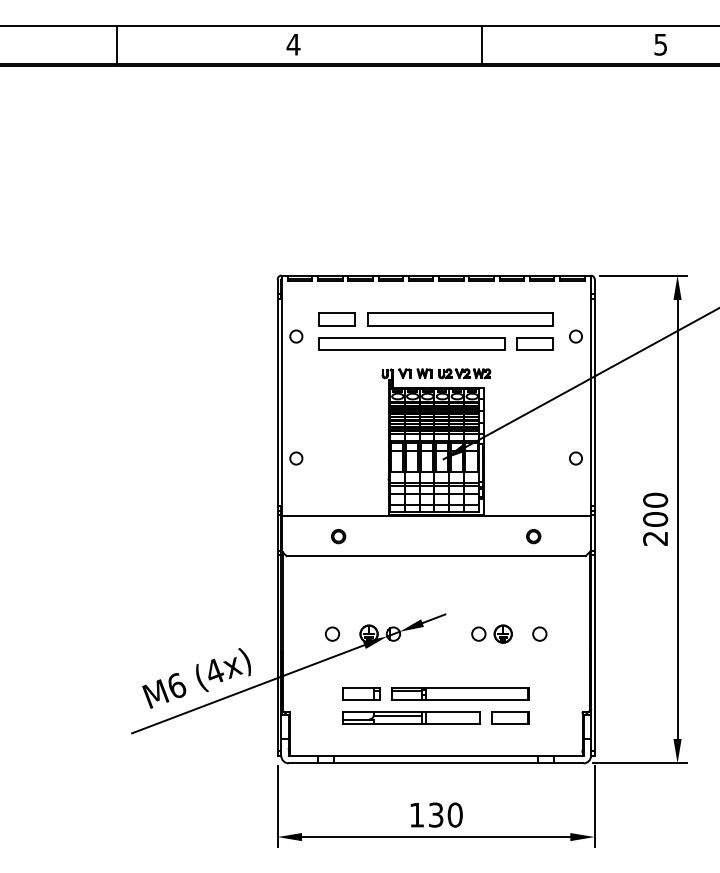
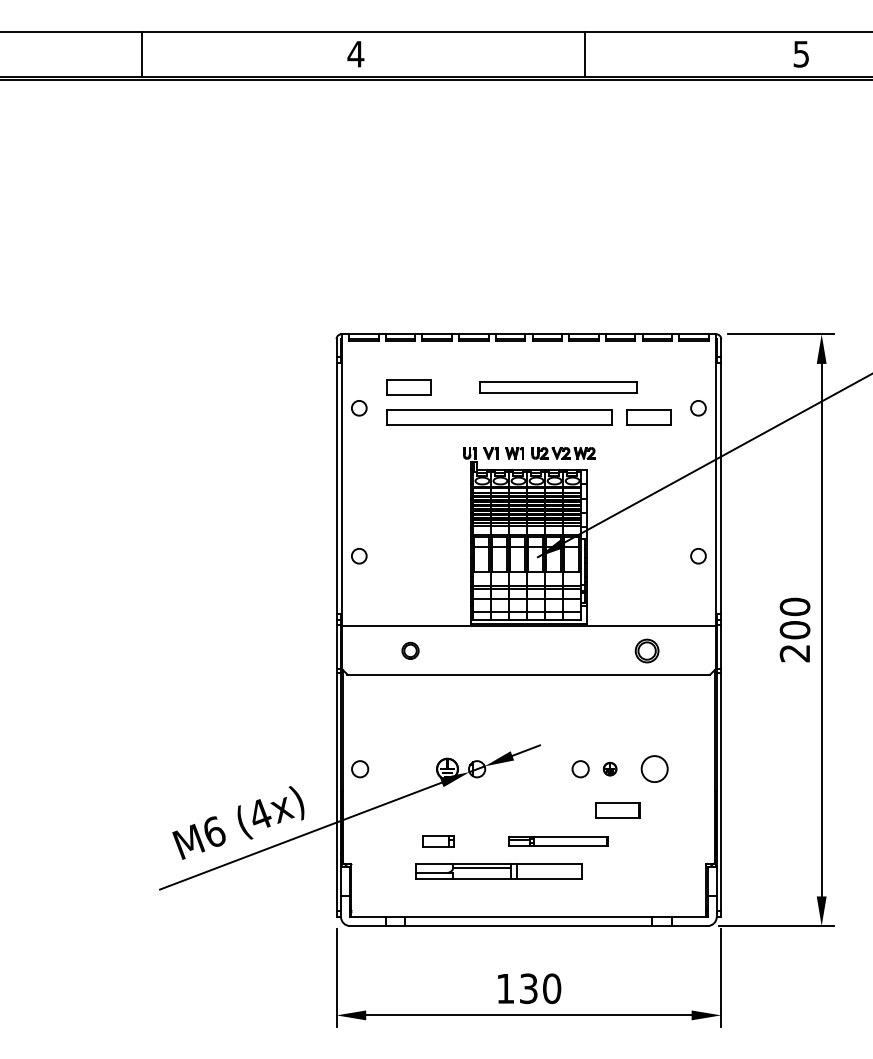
part: (460, 319) -> (558, 387), size x0.7
part: (533, 536) -> (647, 650), size x1.4
part: (502, 633) -> (609, 768), size x0.6
circle: (332, 634) -> (360, 769), moved
circle: (539, 634) -> (654, 769), size x1.6
part: (361, 693) -> (438, 841), size x0.7
part: (460, 693) -> (558, 841), size x0.6
part: (510, 718) -> (617, 810), moved

